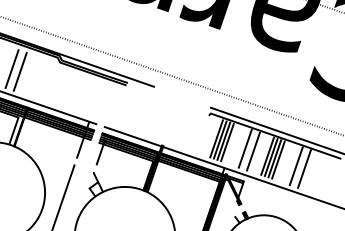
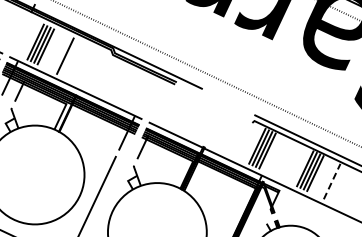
line: (19, 71) -> (72, 59), removed
line: (244, 148) -> (283, 158), removed
line: (252, 151) -> (291, 162), removed
line: (296, 166) -> (332, 181), solid -> dashed
line: (304, 168) -> (339, 184), removed

